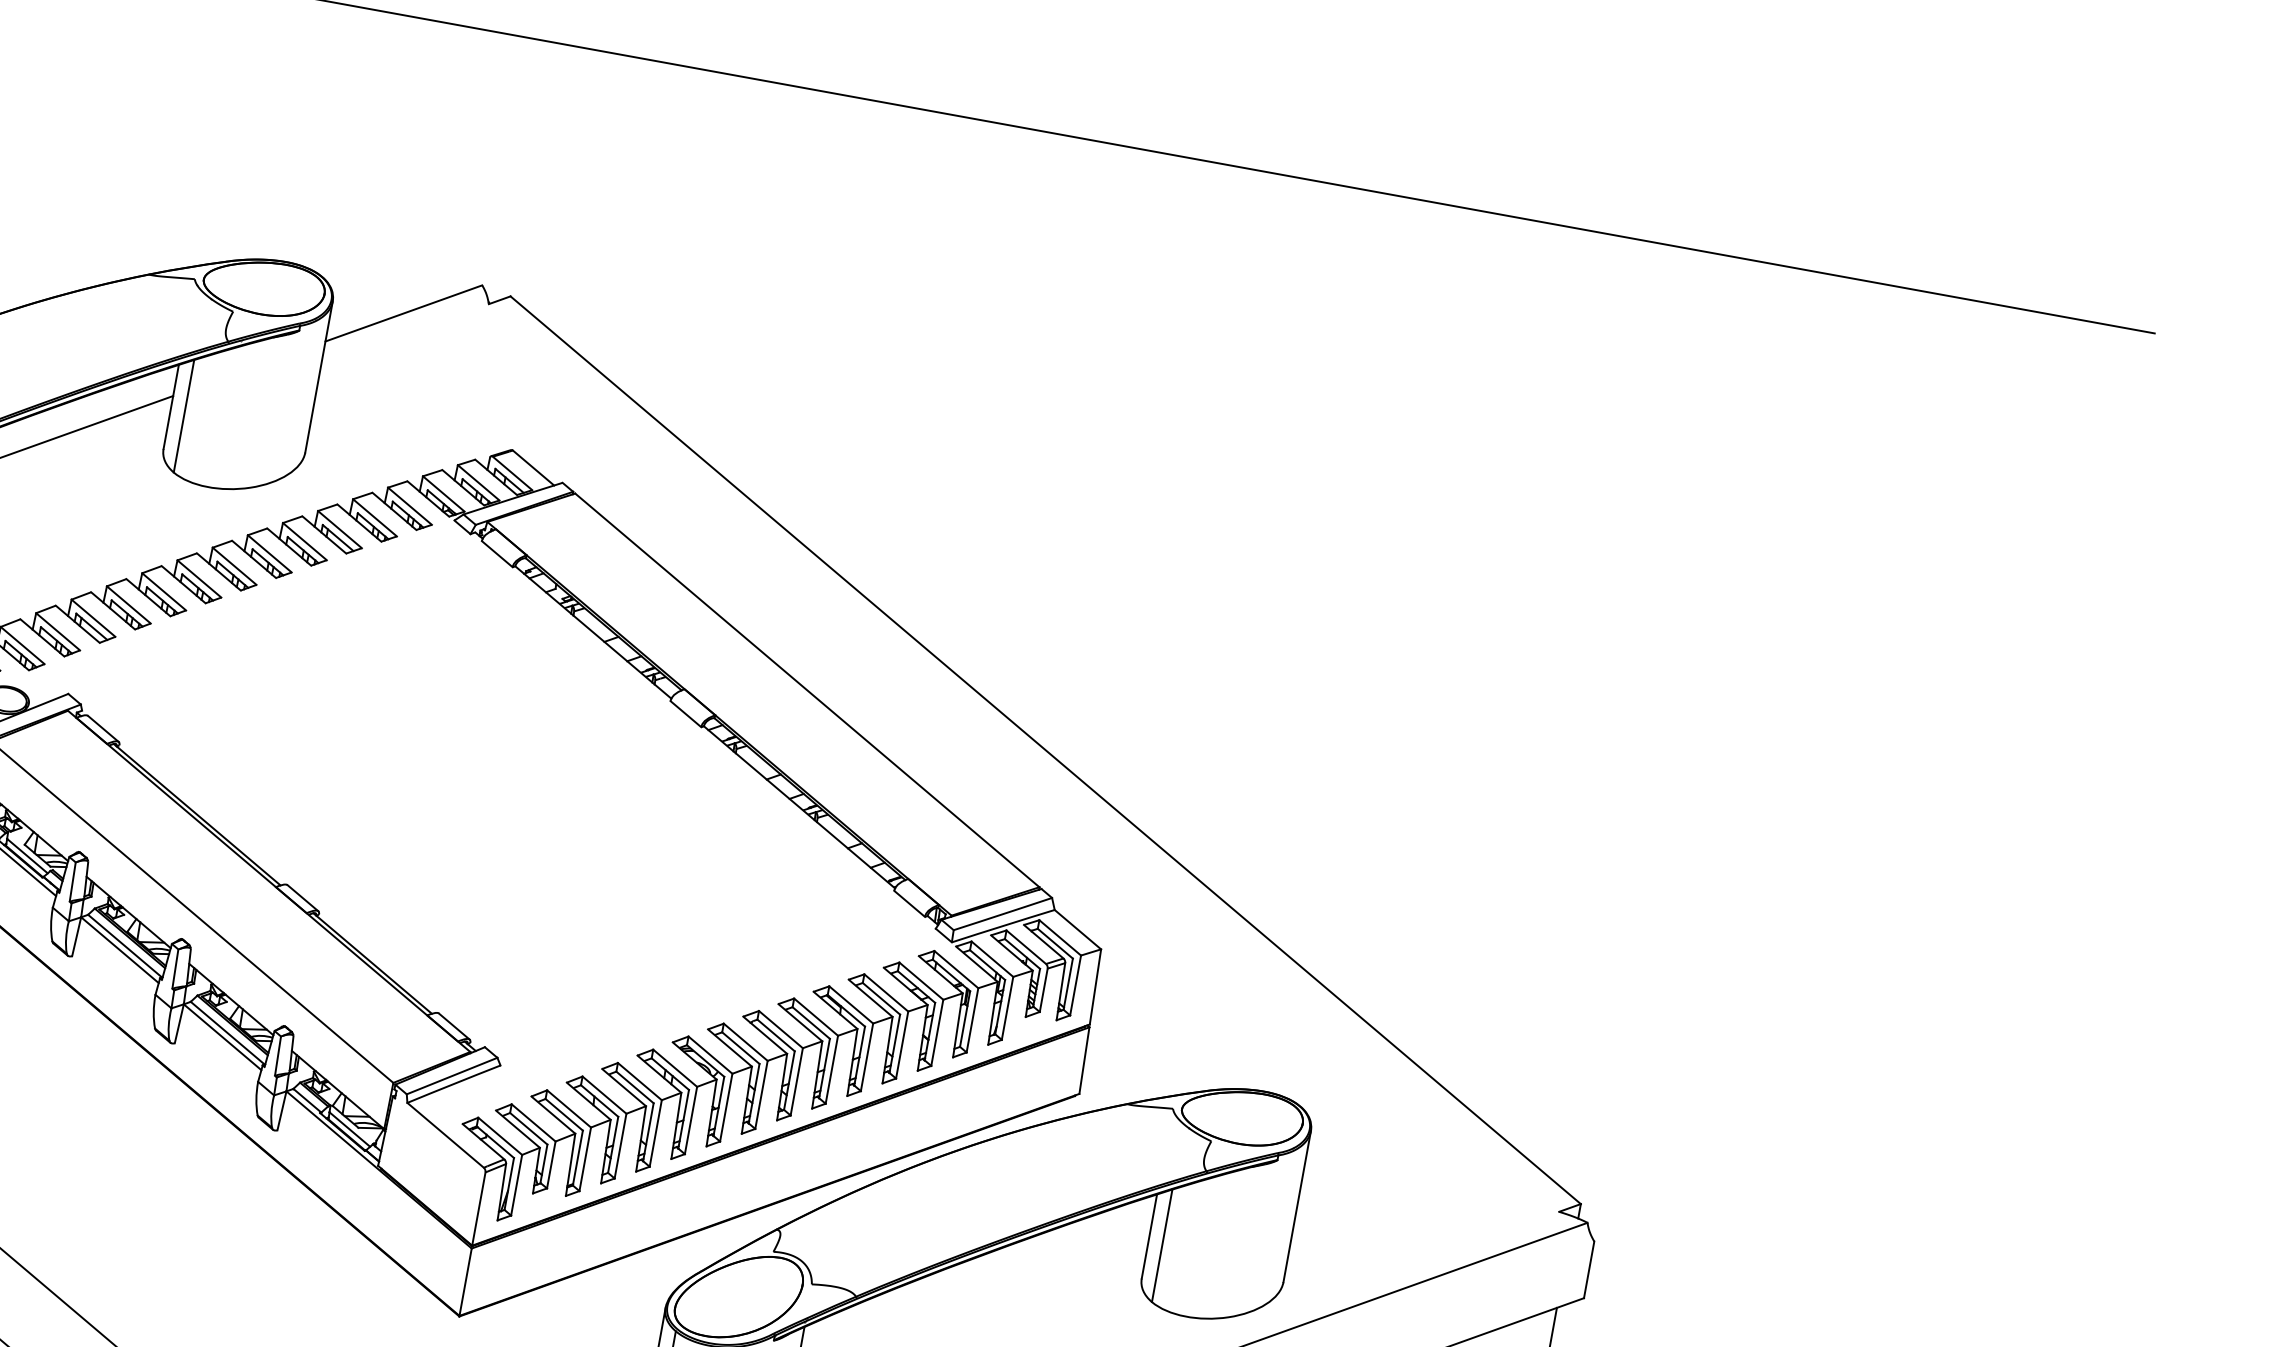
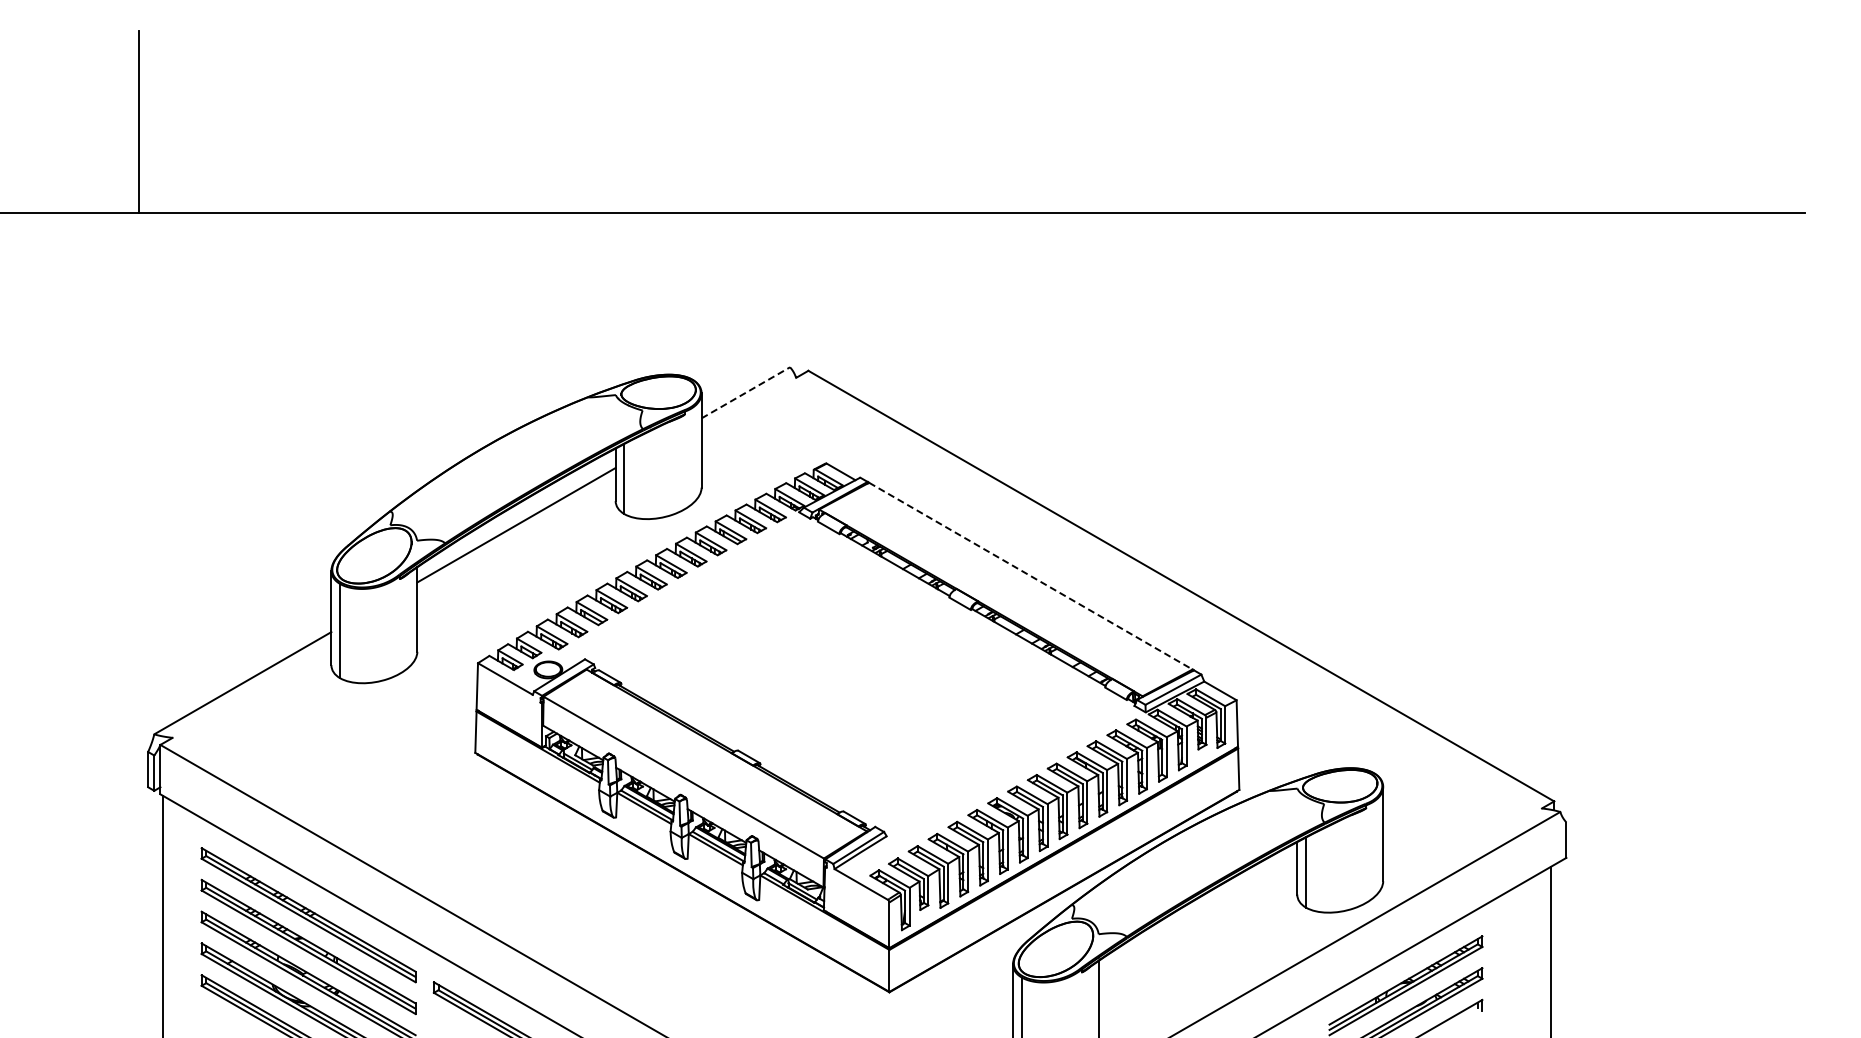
line: (404, 313) -> (746, 392), solid -> dashed
line: (806, 690) -> (1030, 576), solid -> dashed

